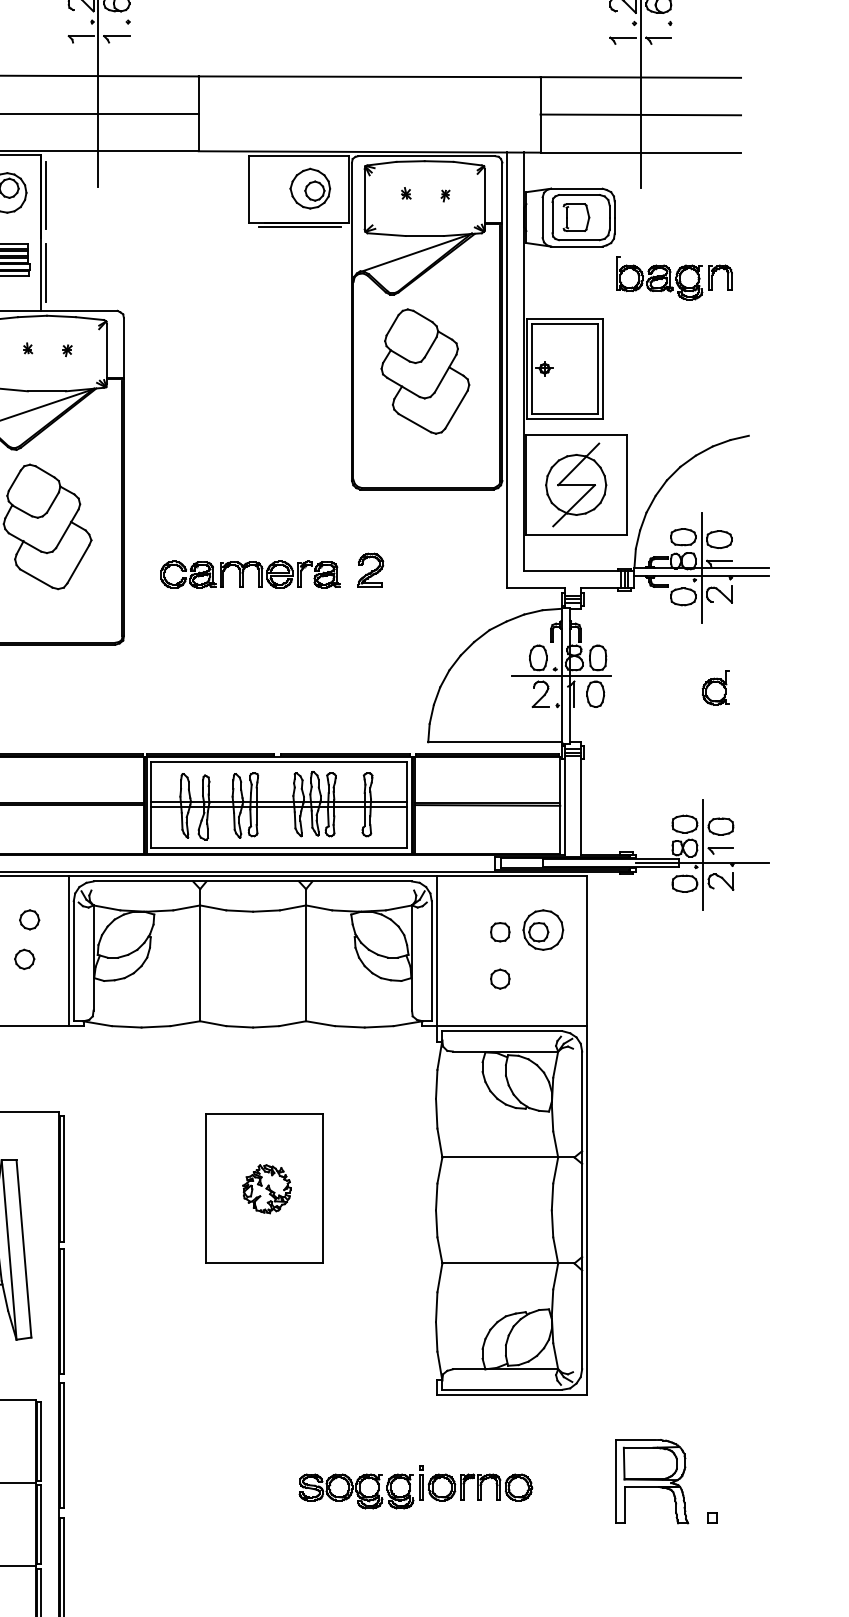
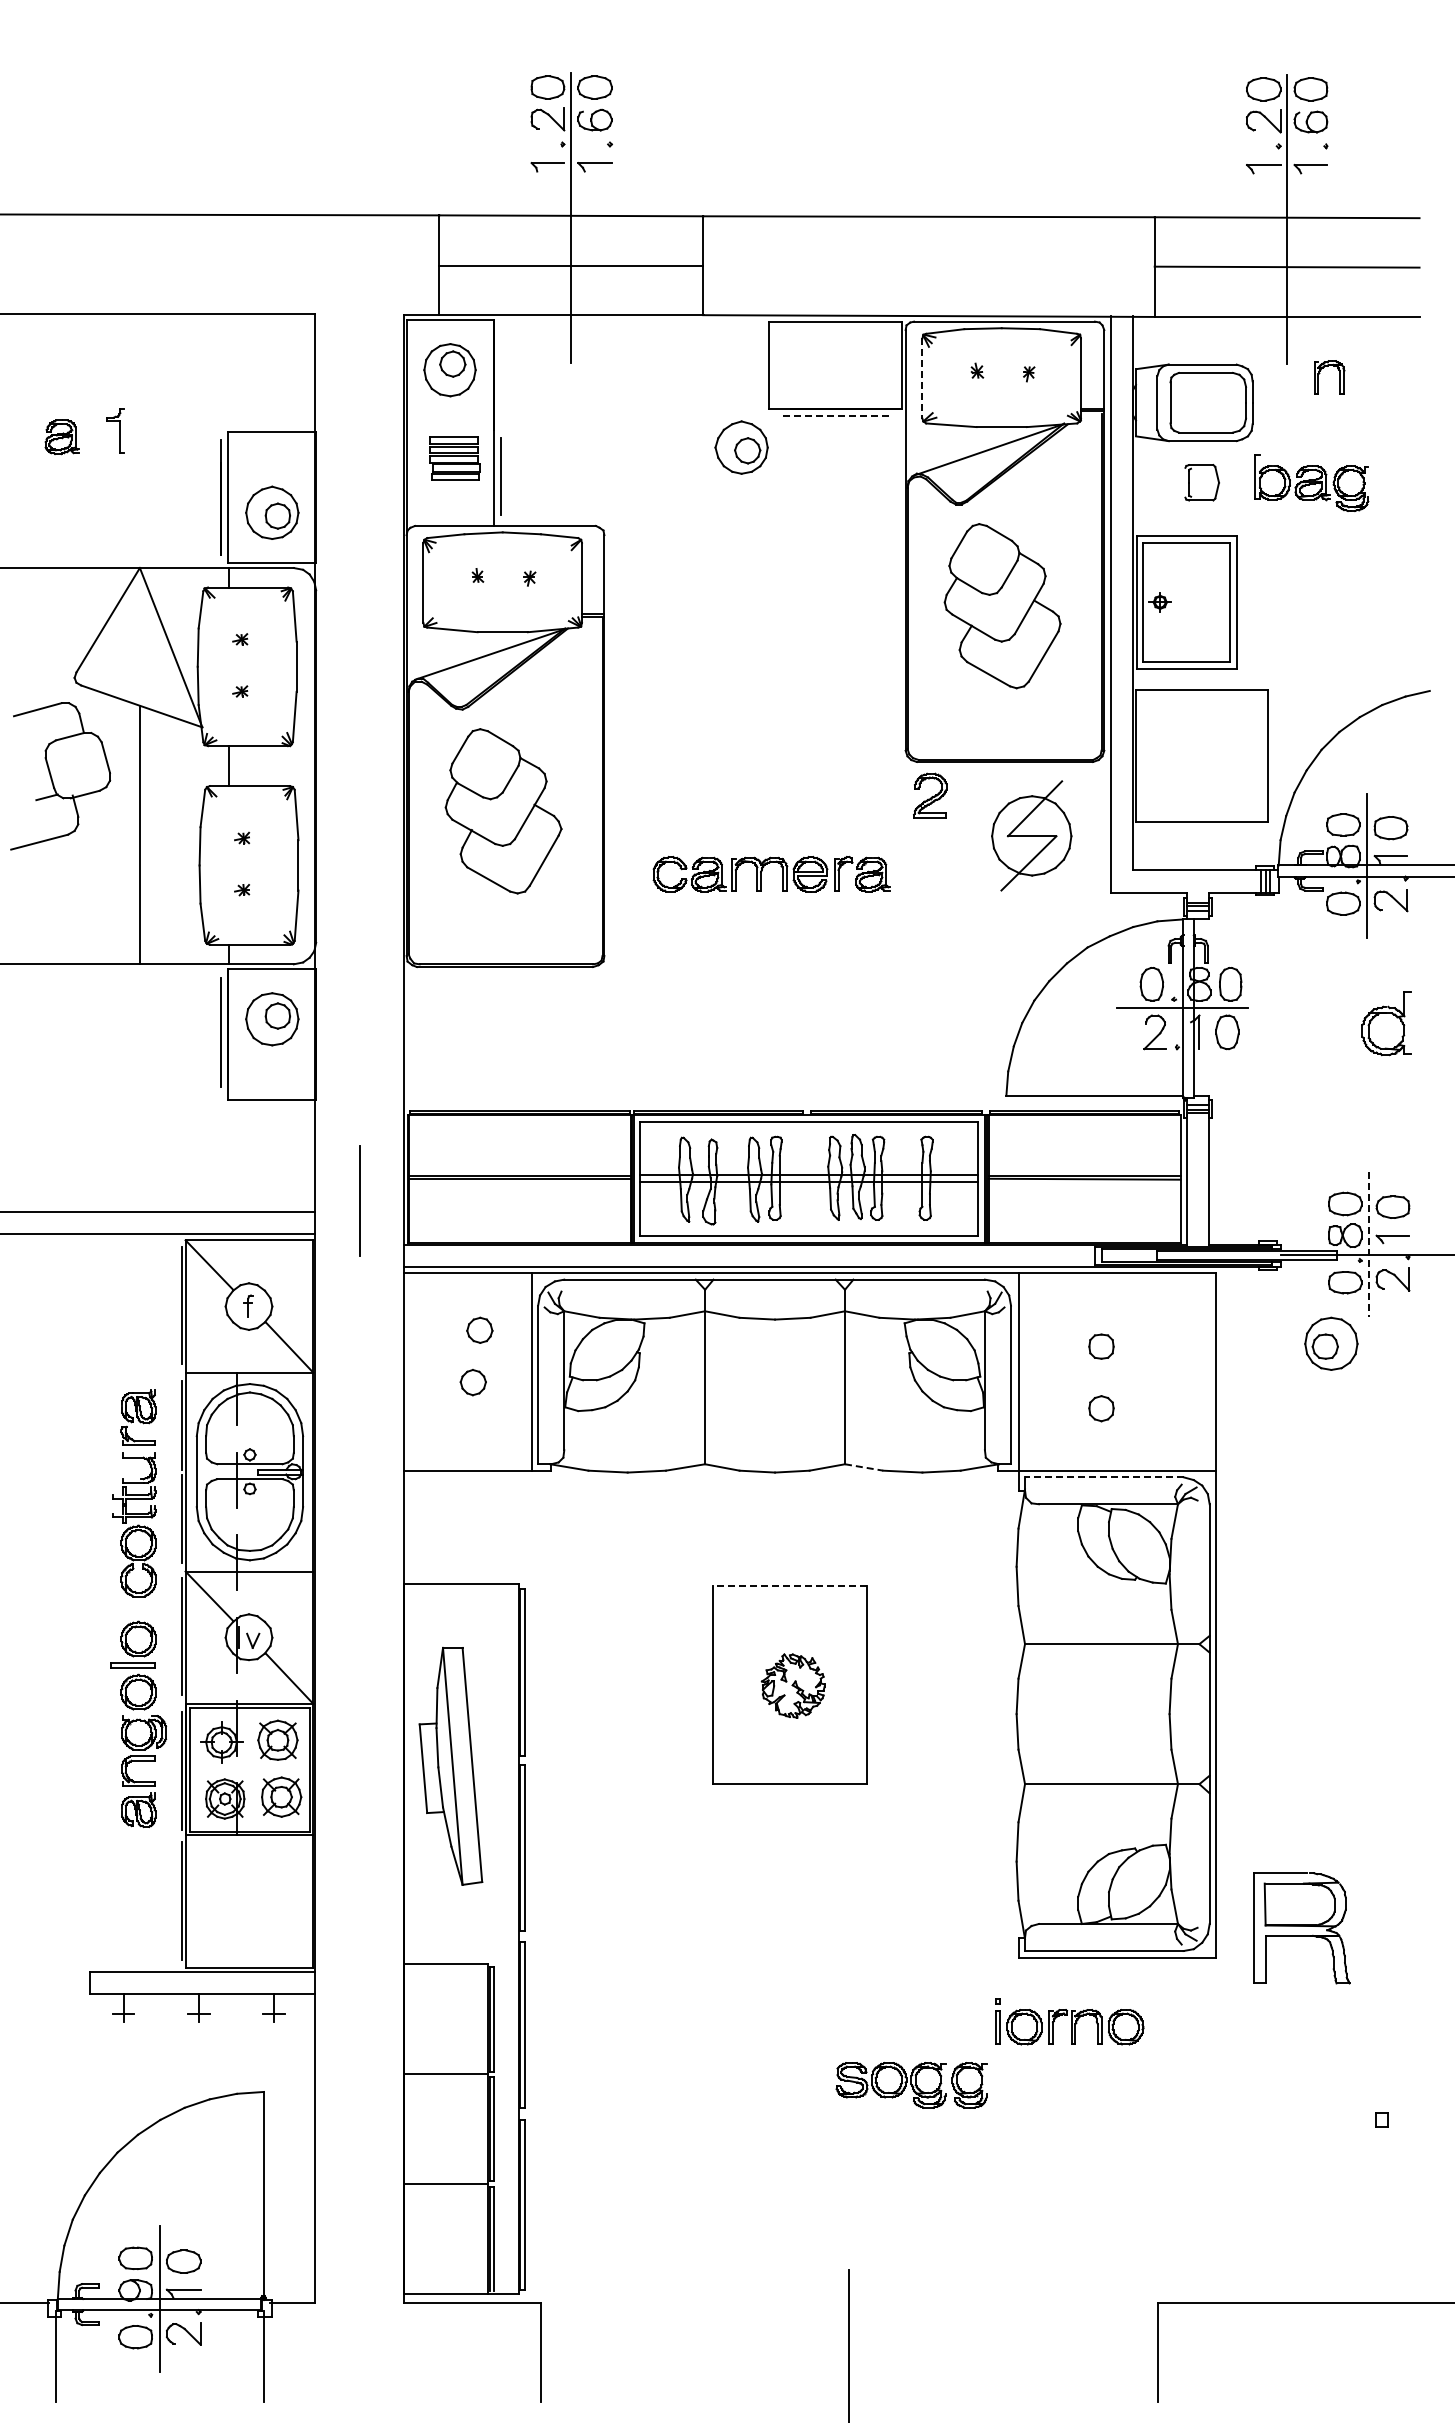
part: (310, 188) -> (741, 447), moved
line: (45, 195) -> (500, 373), removed
line: (364, 199) -> (922, 379), solid -> dashed
part: (566, 217) -> (1189, 482), moved
line: (300, 227) -> (837, 415), solid -> dashed
part: (713, 274) -> (1320, 373), moved
part: (575, 484) -> (1031, 835), moved
part: (370, 570) -> (930, 795), moved
part: (716, 688) -> (1386, 1024), size x1.4
line: (703, 855) -> (1369, 1245), solid -> dashed
part: (543, 929) -> (1331, 1343), moved
line: (320, 1023) -> (864, 1467), solid -> dashed
line: (501, 1031) -> (1103, 1477), solid -> dashed
line: (264, 1113) -> (789, 1586), solid -> dashed
part: (651, 1481) -> (1301, 1928), moved
part: (476, 1483) -> (1069, 2021), moved

